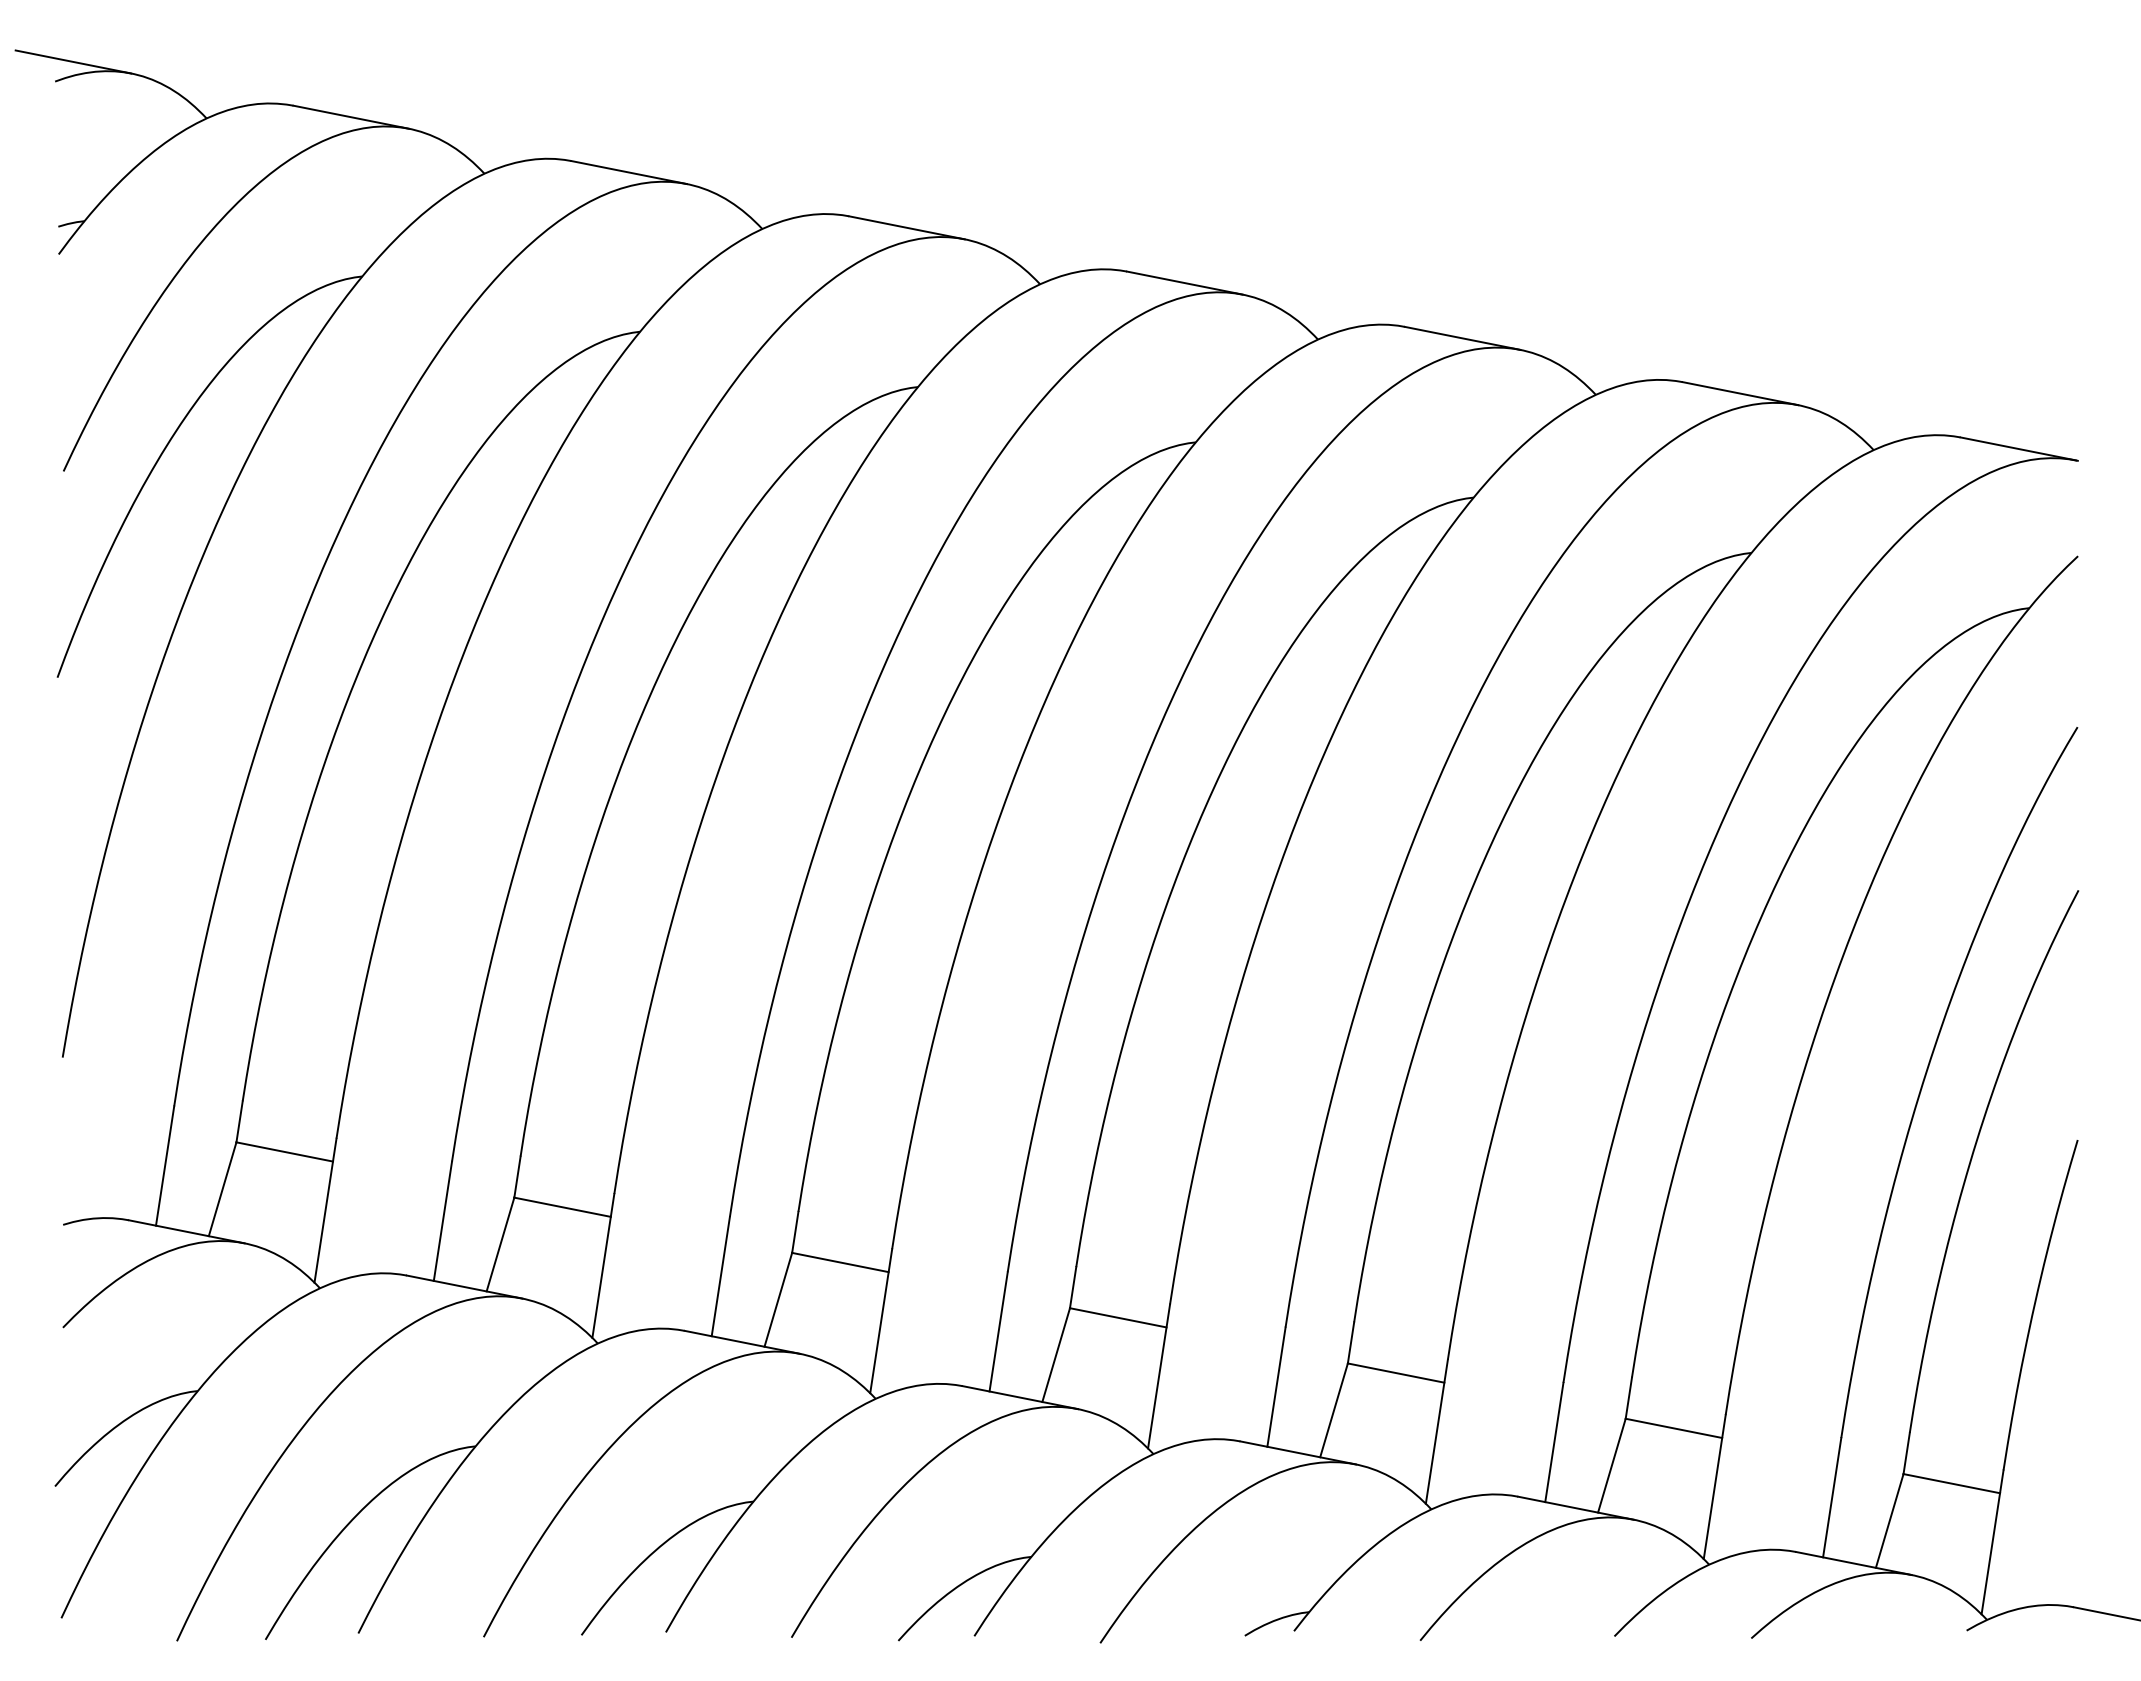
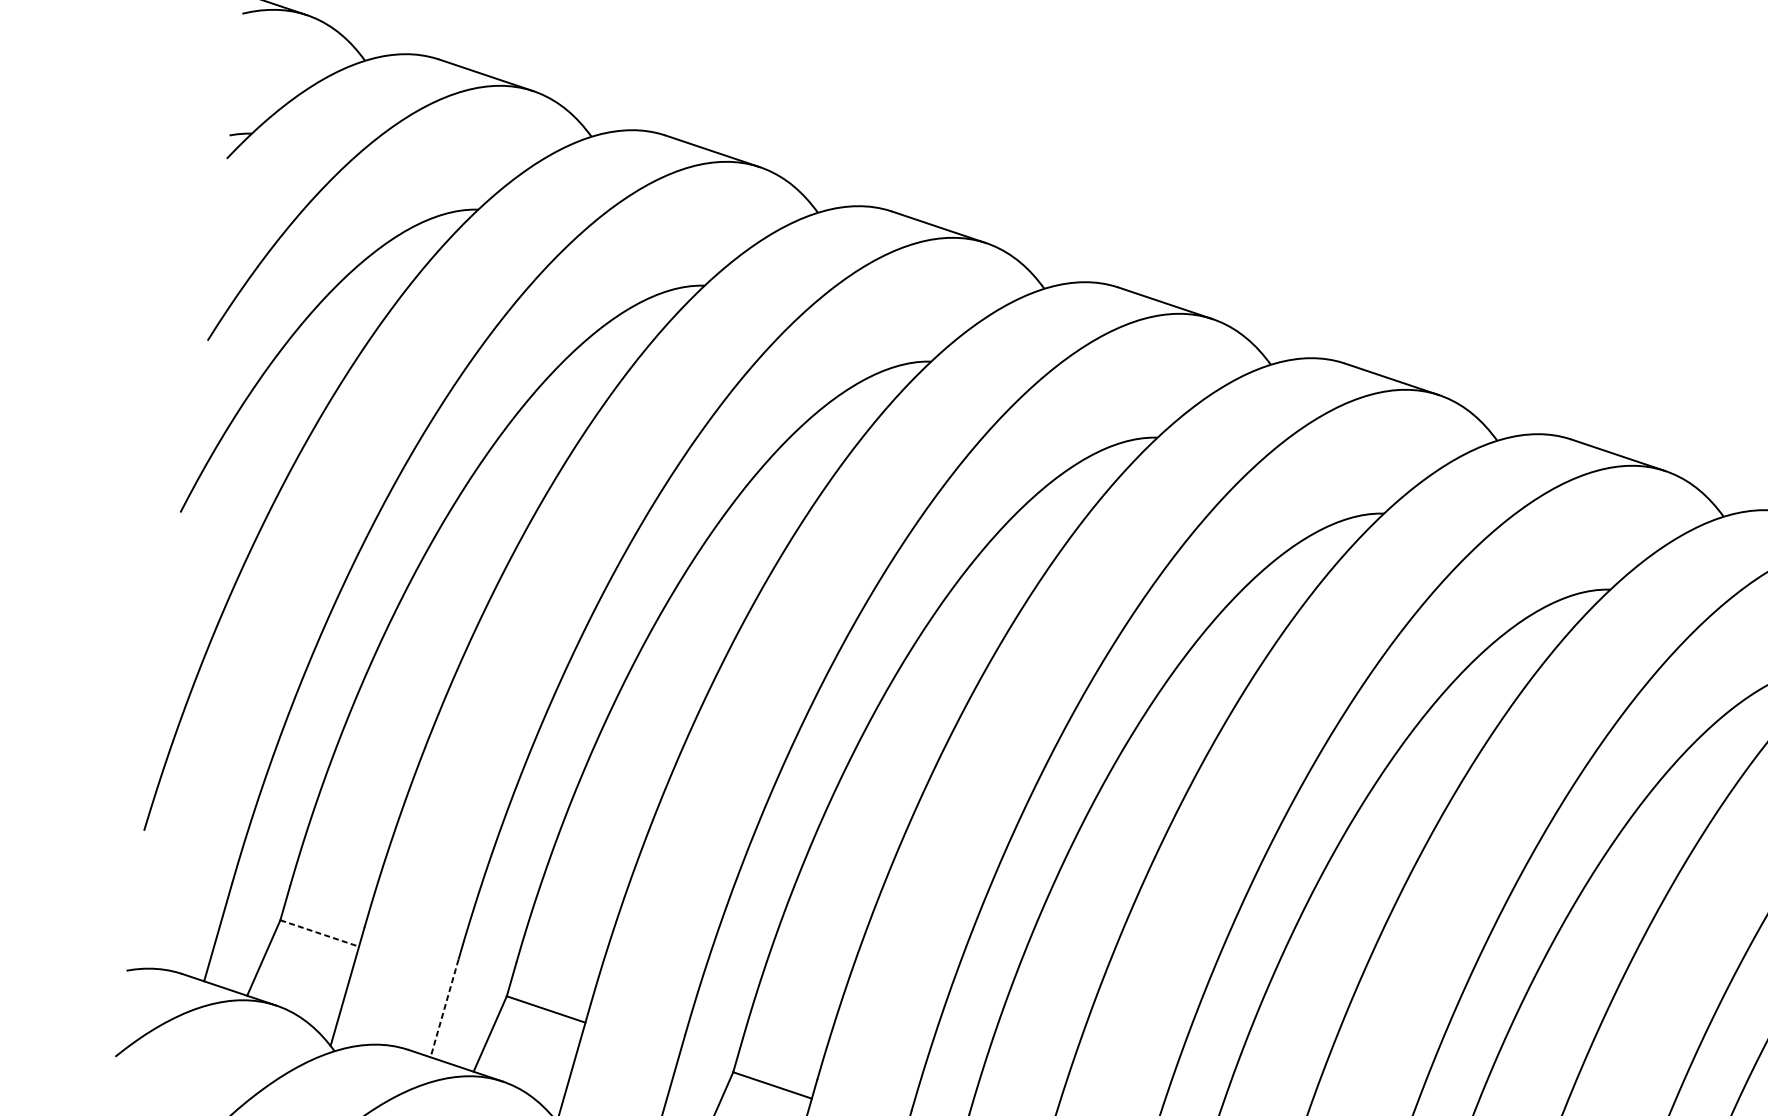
line: (285, 1152) -> (320, 933), solid -> dashed
line: (442, 1221) -> (444, 1008), solid -> dashed

